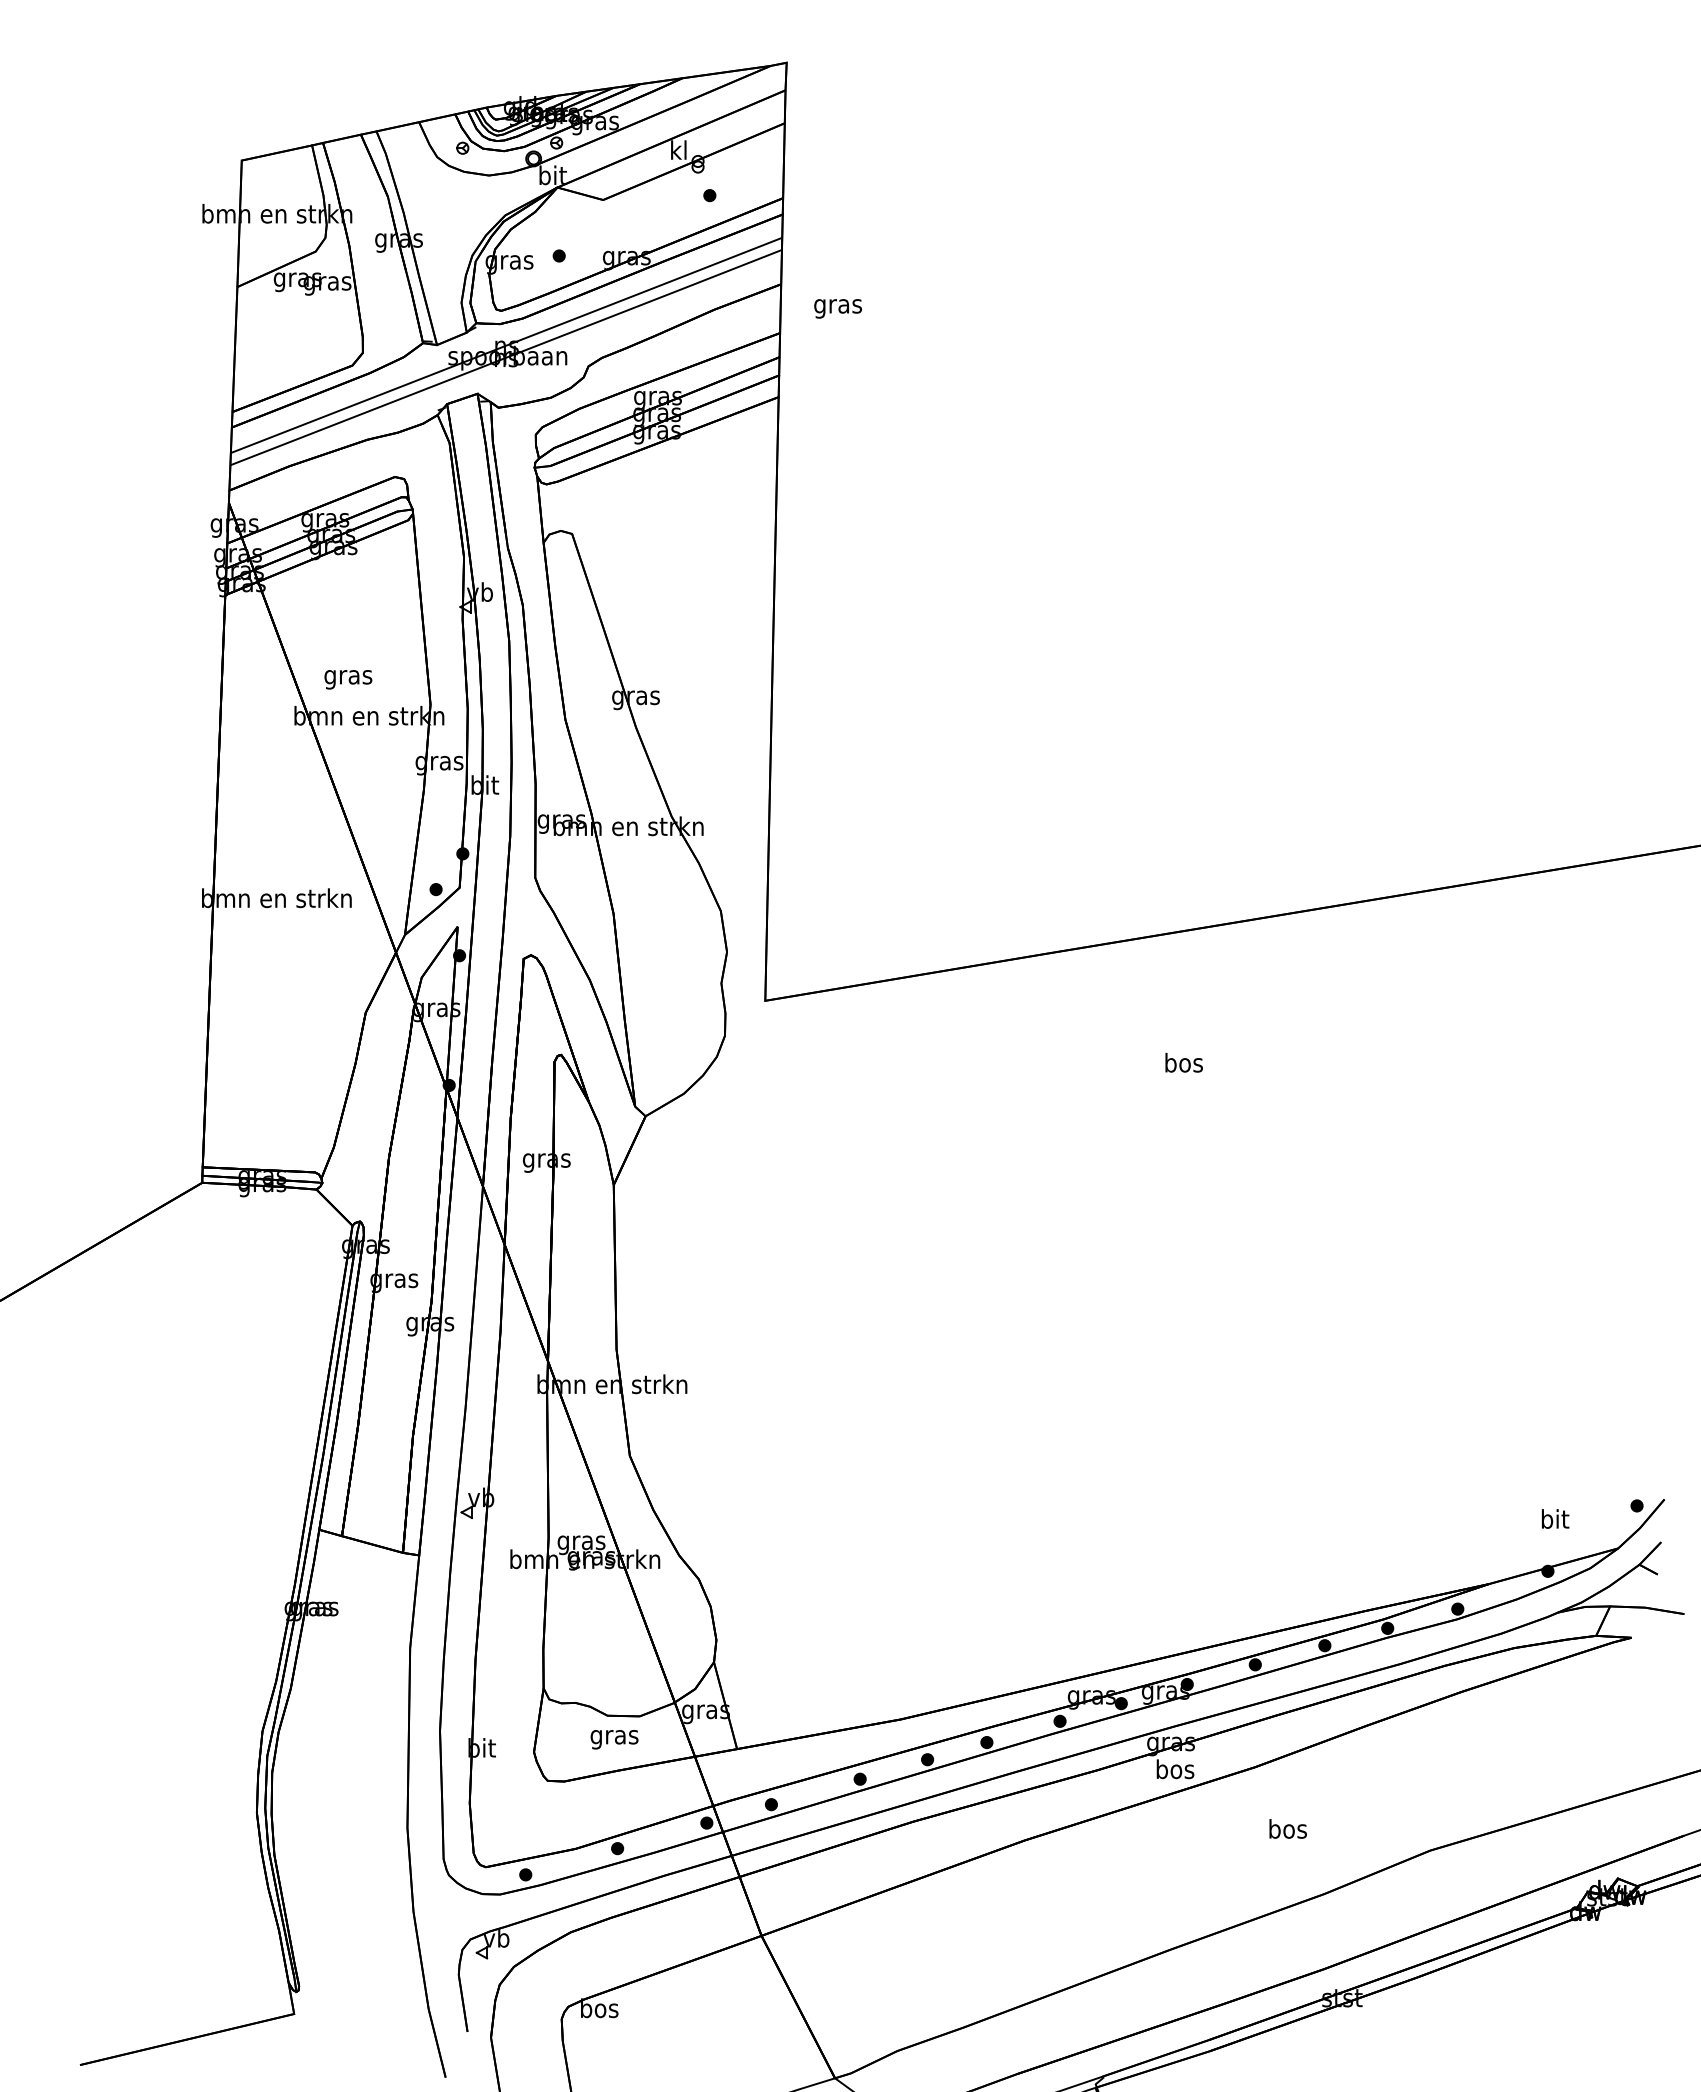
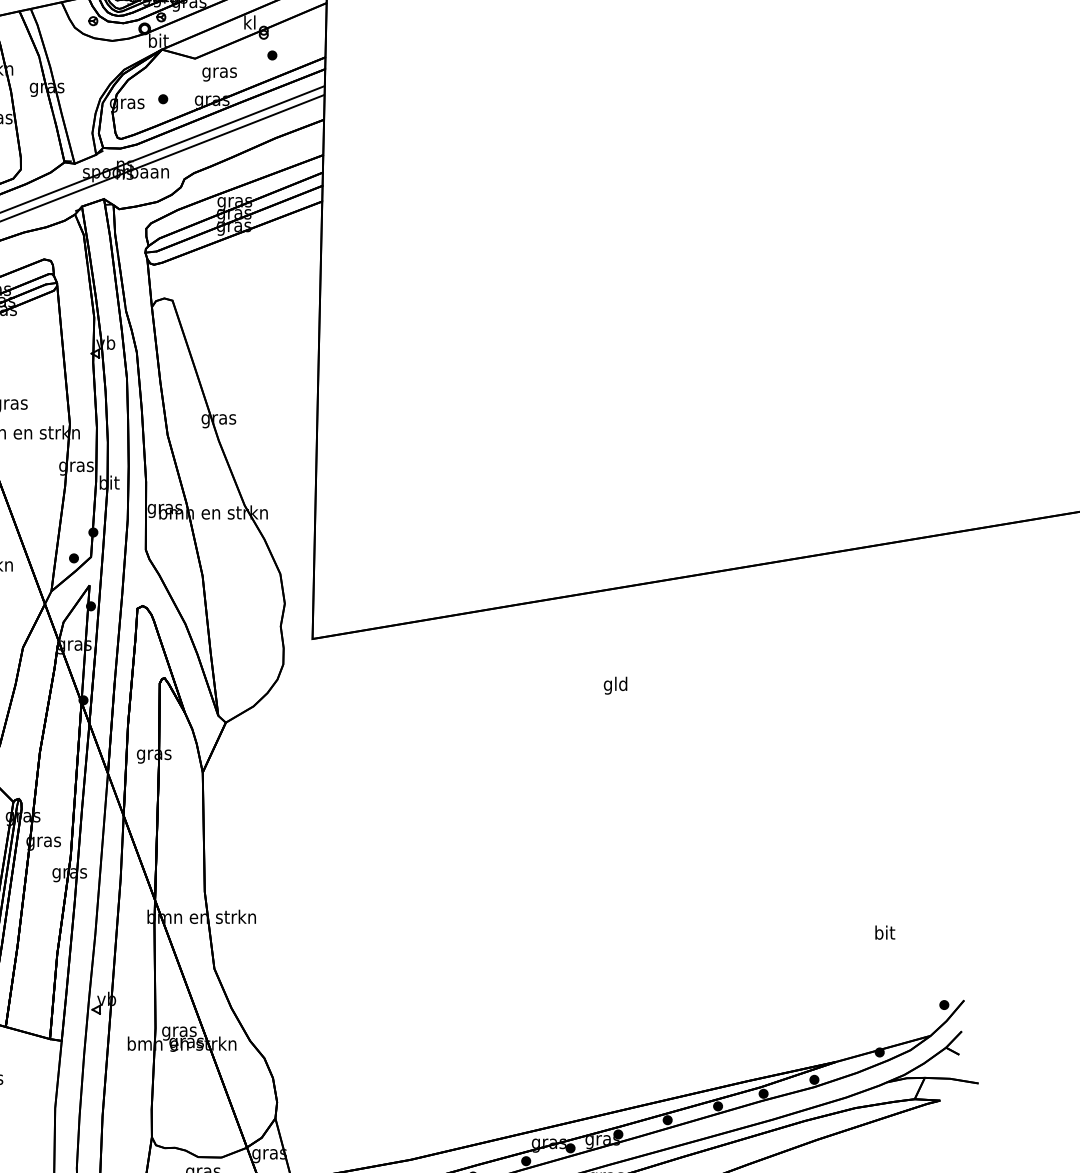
text: (837, 308) -> (219, 74), moved
text: (1183, 1064) -> (615, 685), bos -> gld
text: (1555, 1518) -> (885, 932), moved

